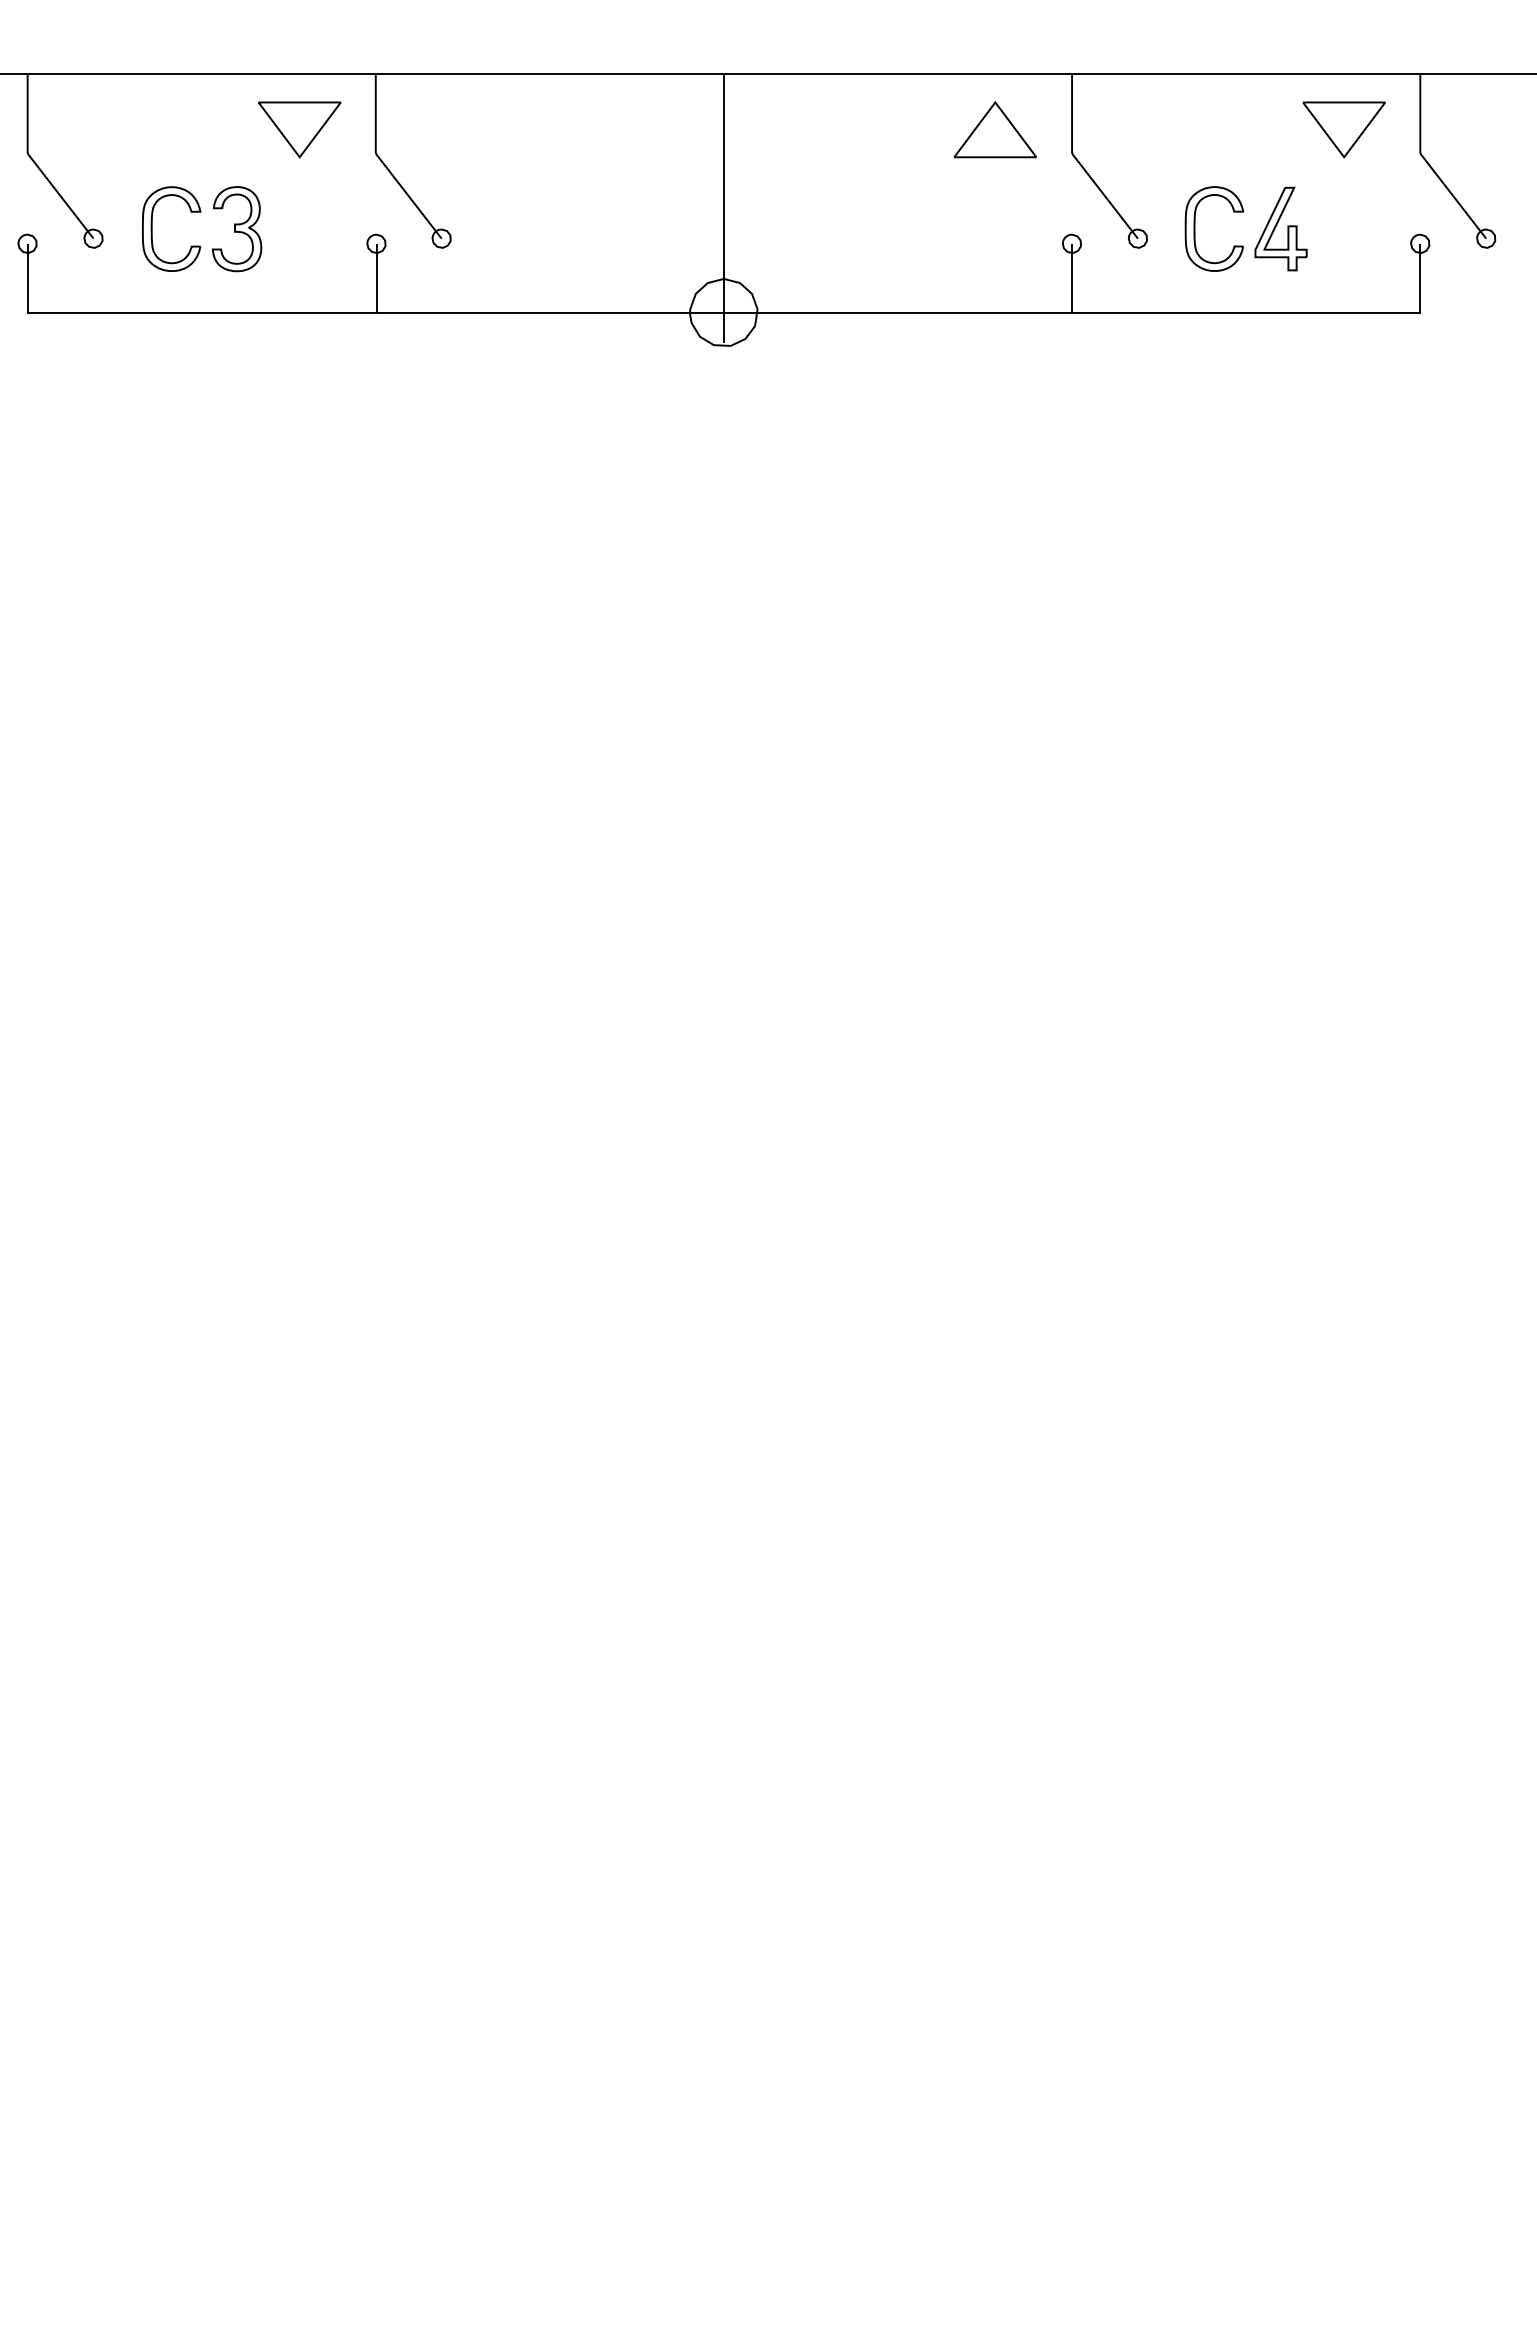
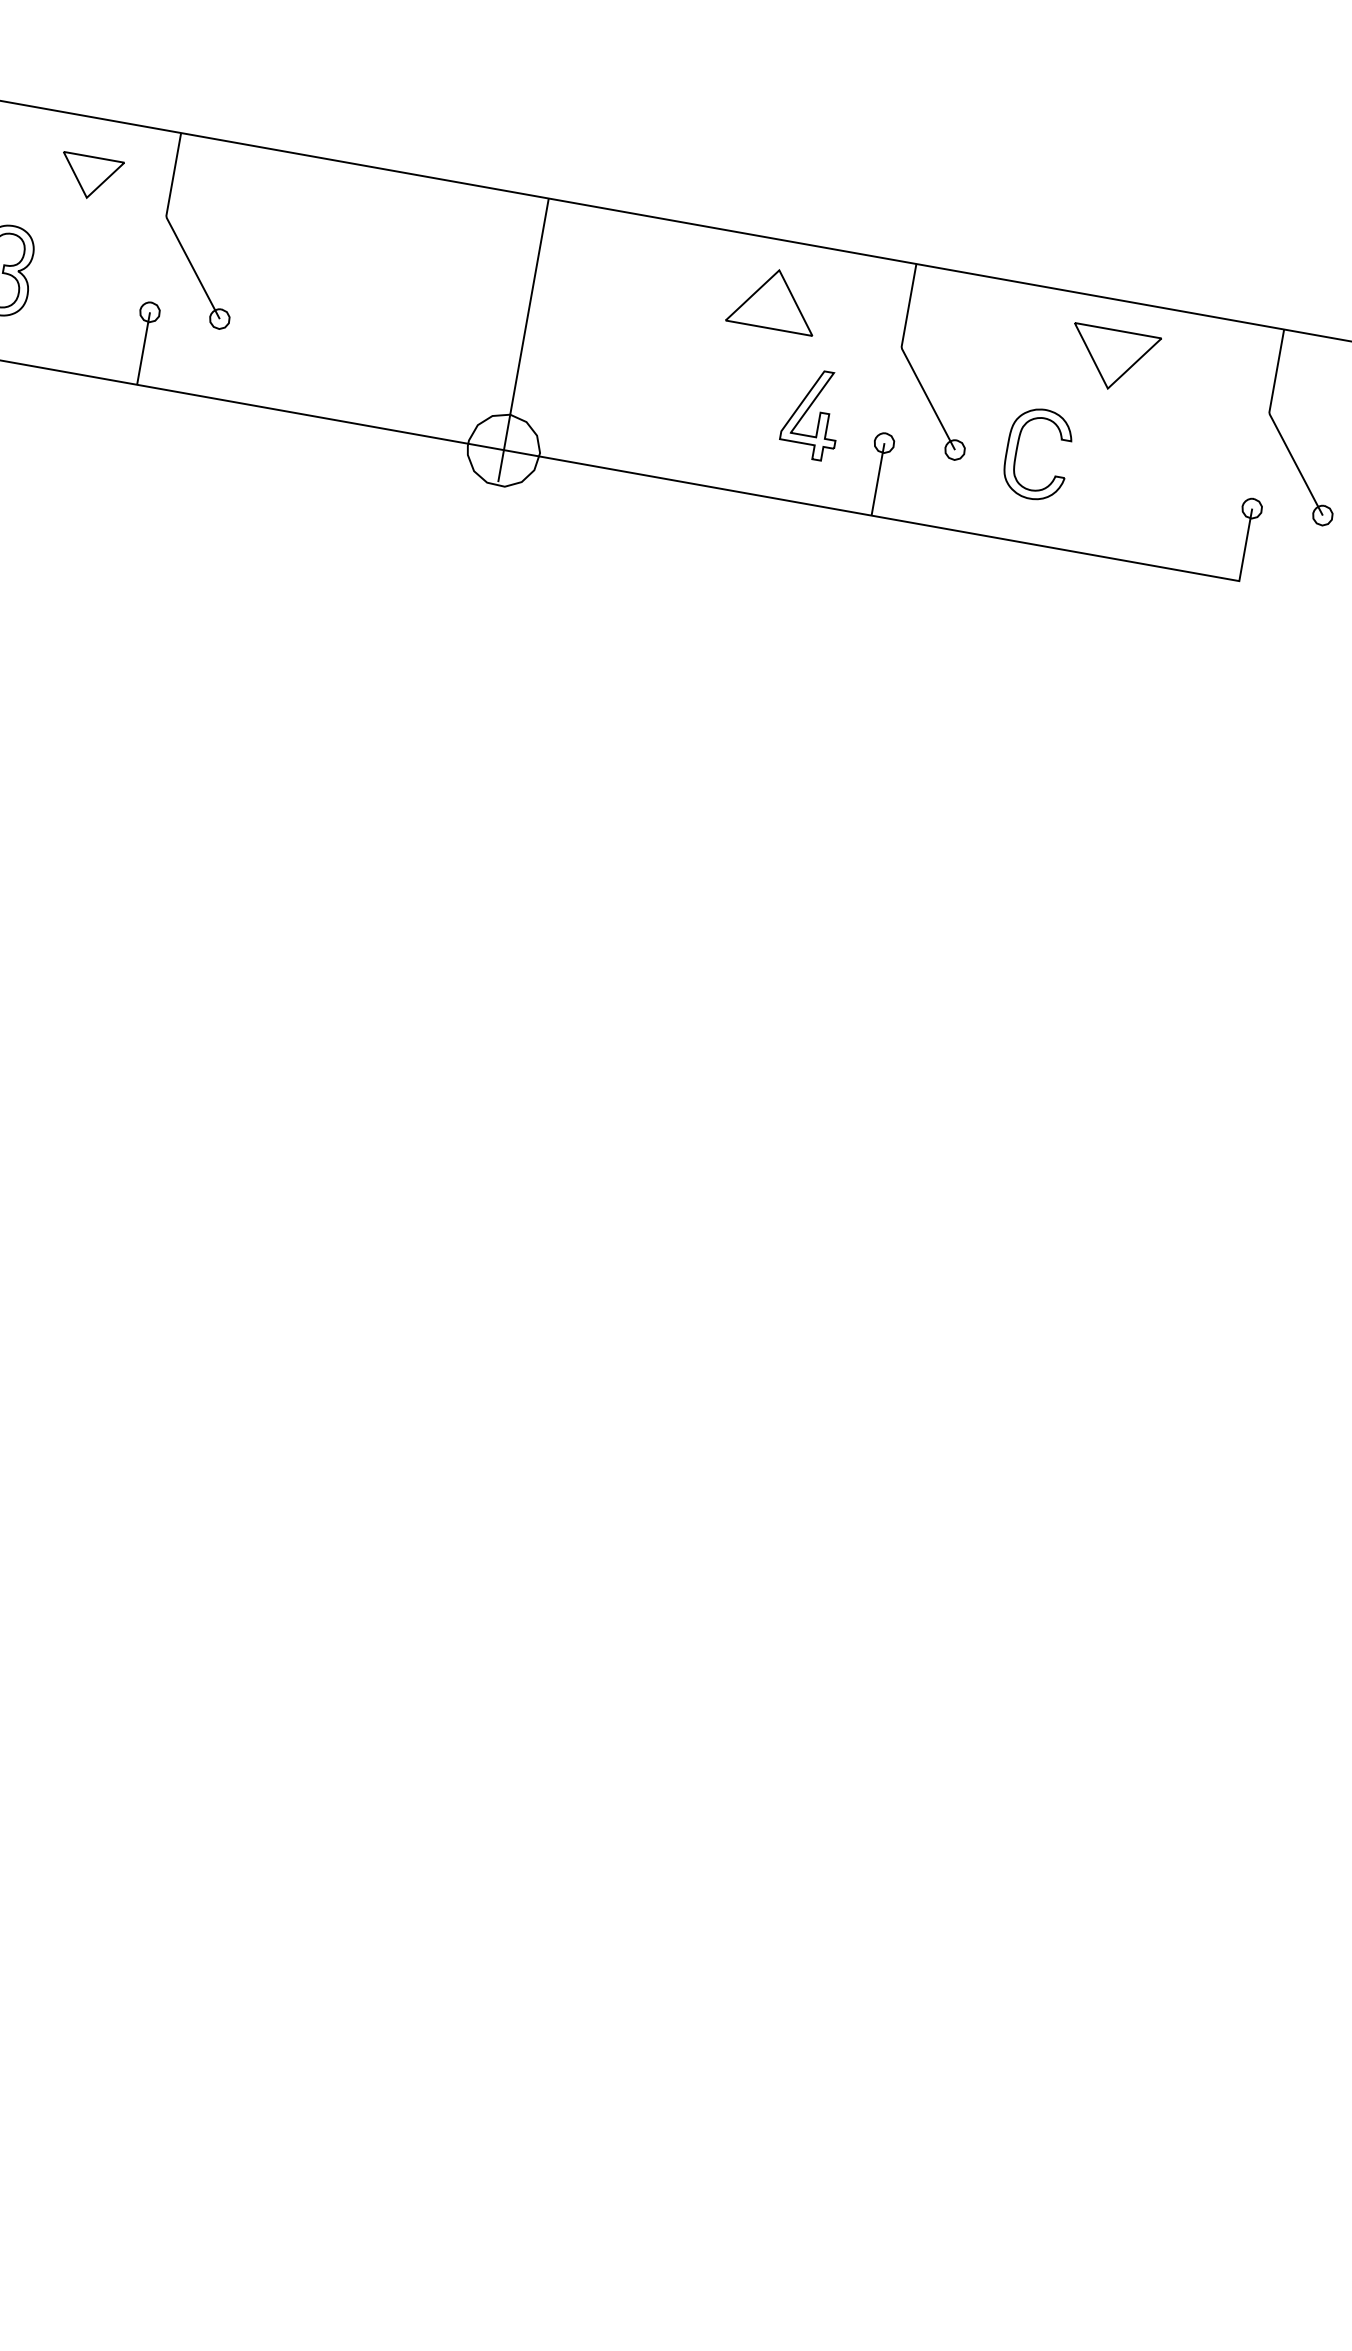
part: (299, 129) -> (90, 177), size x0.7
part: (994, 129) -> (773, 298), moved
part: (1343, 129) -> (1112, 359), moved
part: (1280, 228) -> (811, 413), moved

